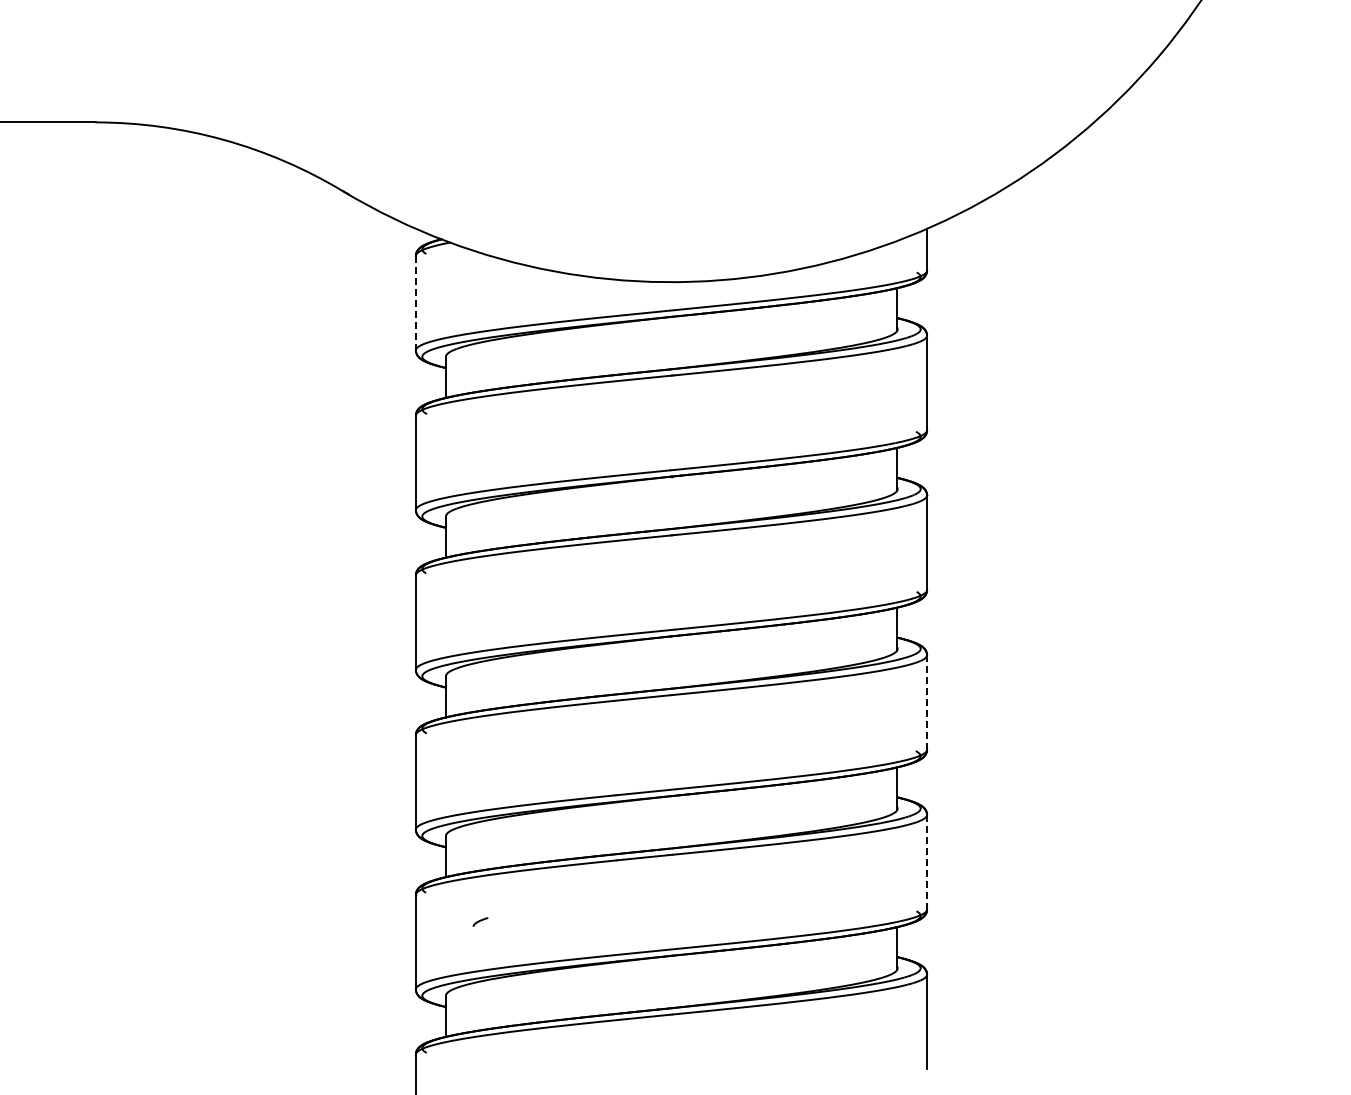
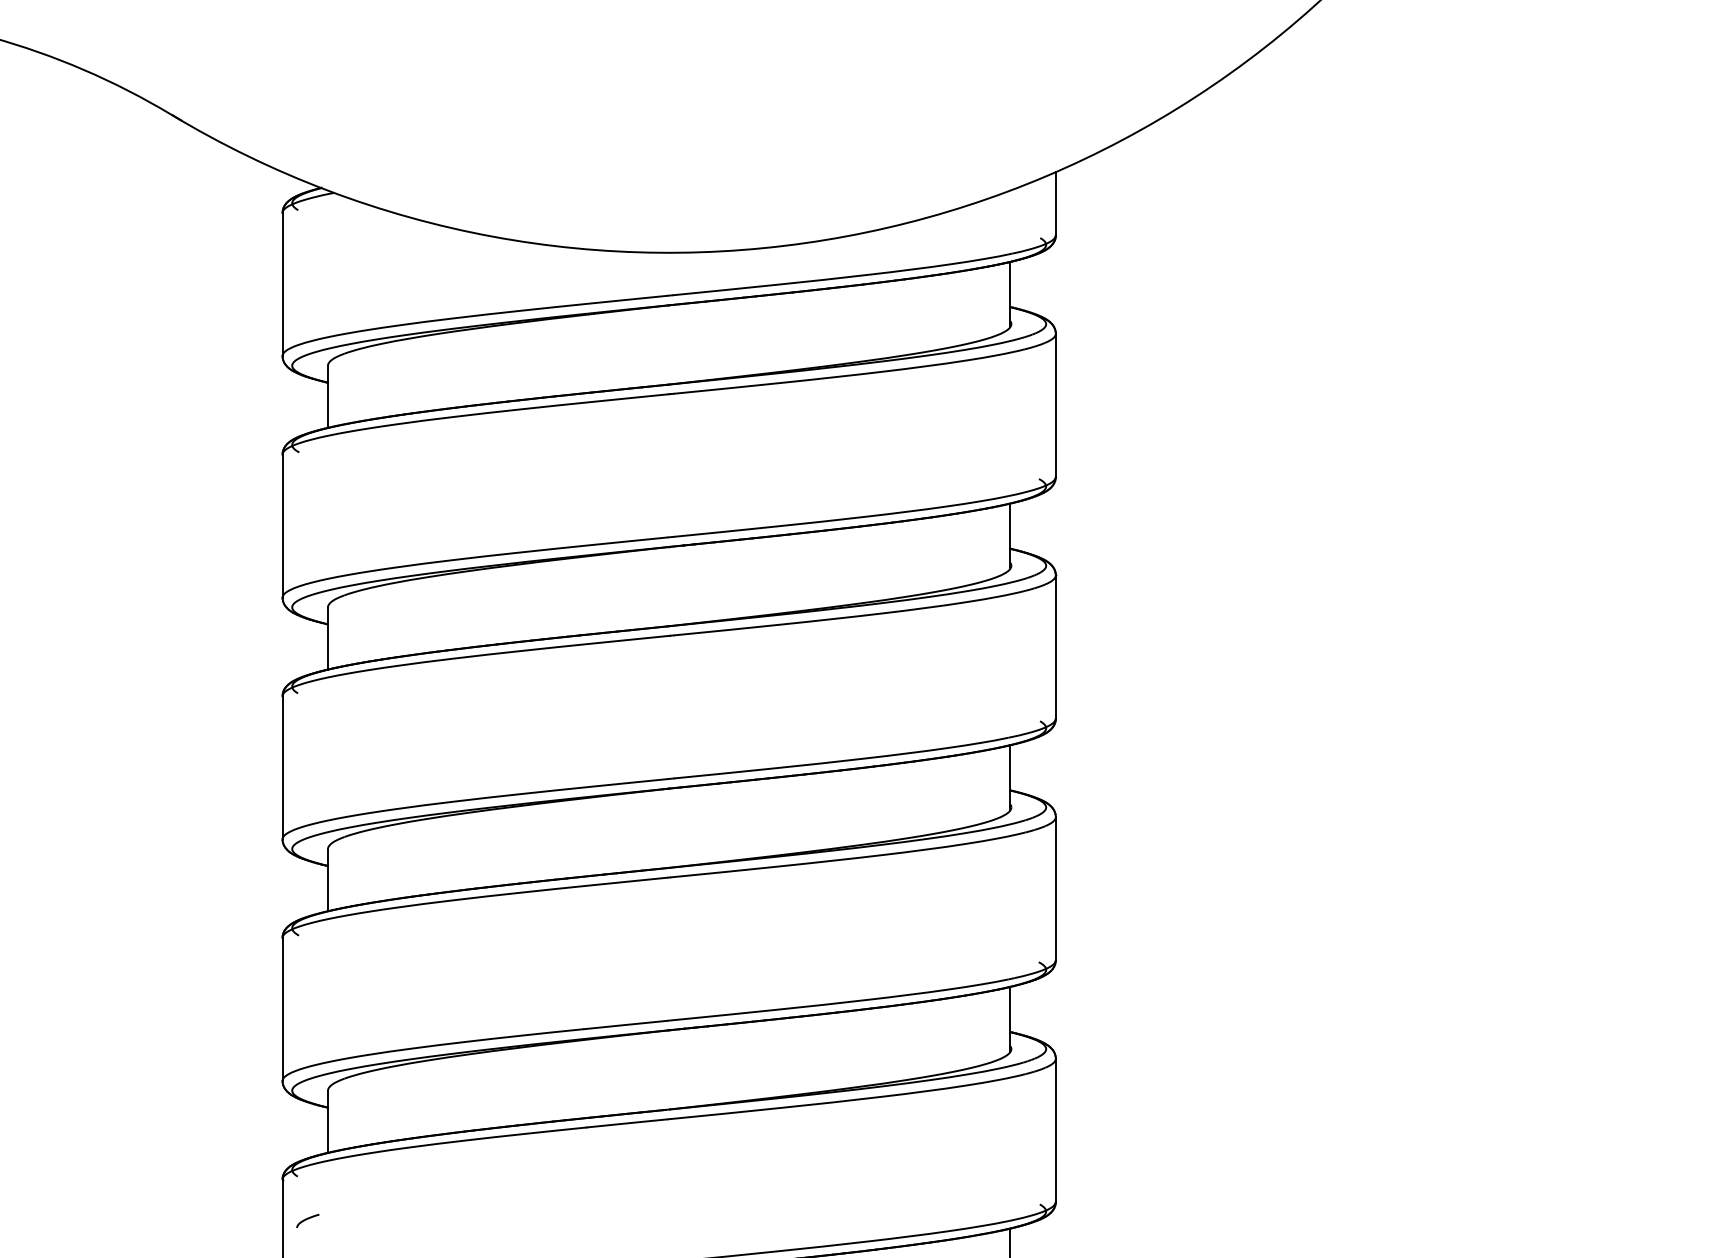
line: (415, 303) -> (281, 285), dashed -> solid
line: (927, 702) -> (1056, 888), dashed -> solid
line: (927, 861) -> (1056, 1129), dashed -> solid
curve: (480, 921) -> (307, 1219), moved

